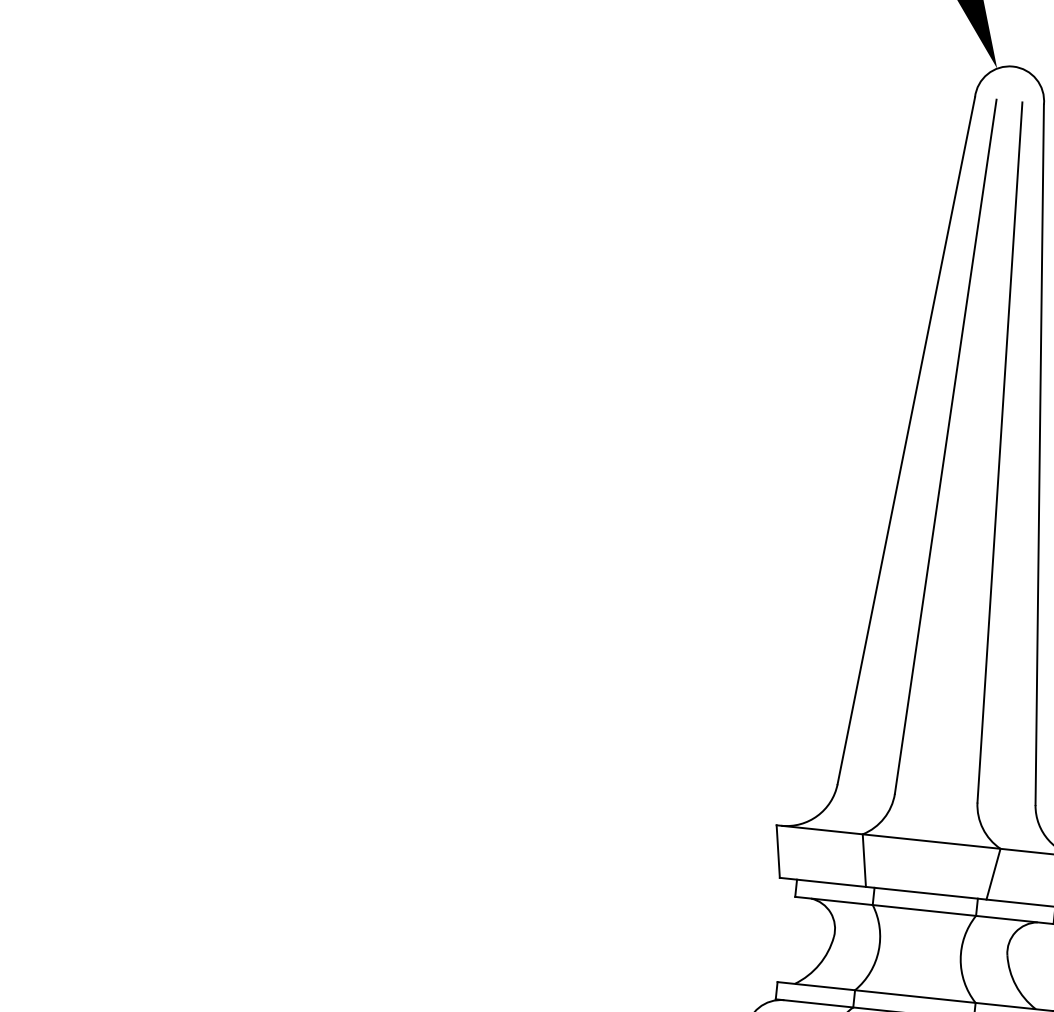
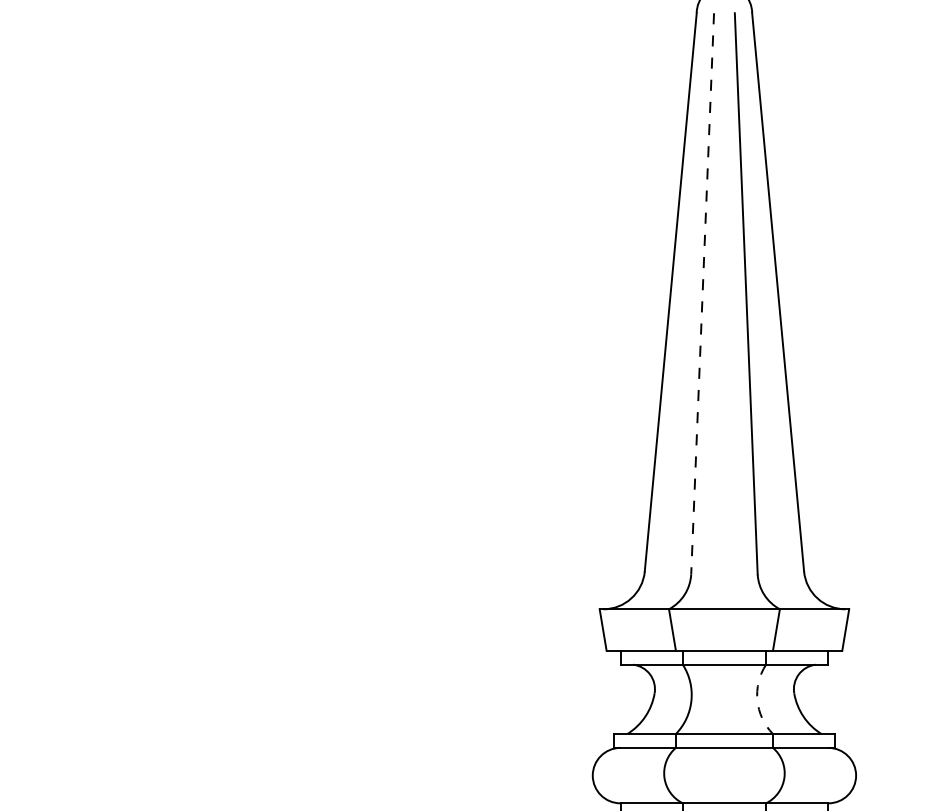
line: (945, 446) -> (702, 293), solid -> dashed
arc: (960, 959) -> (757, 700), solid -> dashed

